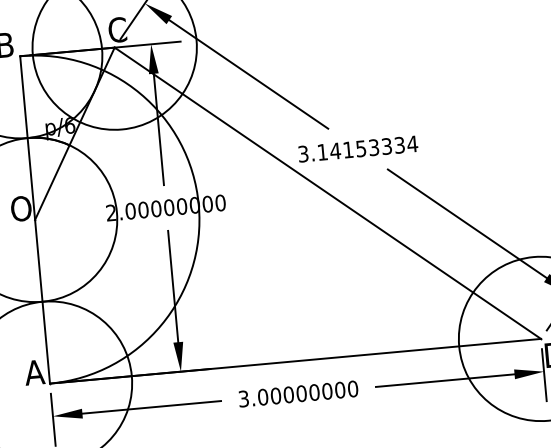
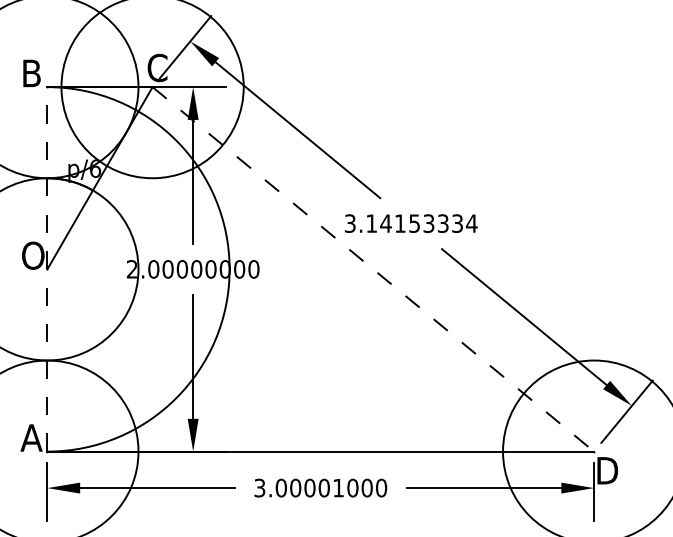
line: (327, 193) -> (373, 269), solid -> dashed
line: (35, 219) -> (47, 268), solid -> dashed
text: (314, 392) -> (338, 487), 3.00000000 -> 3.00001000

